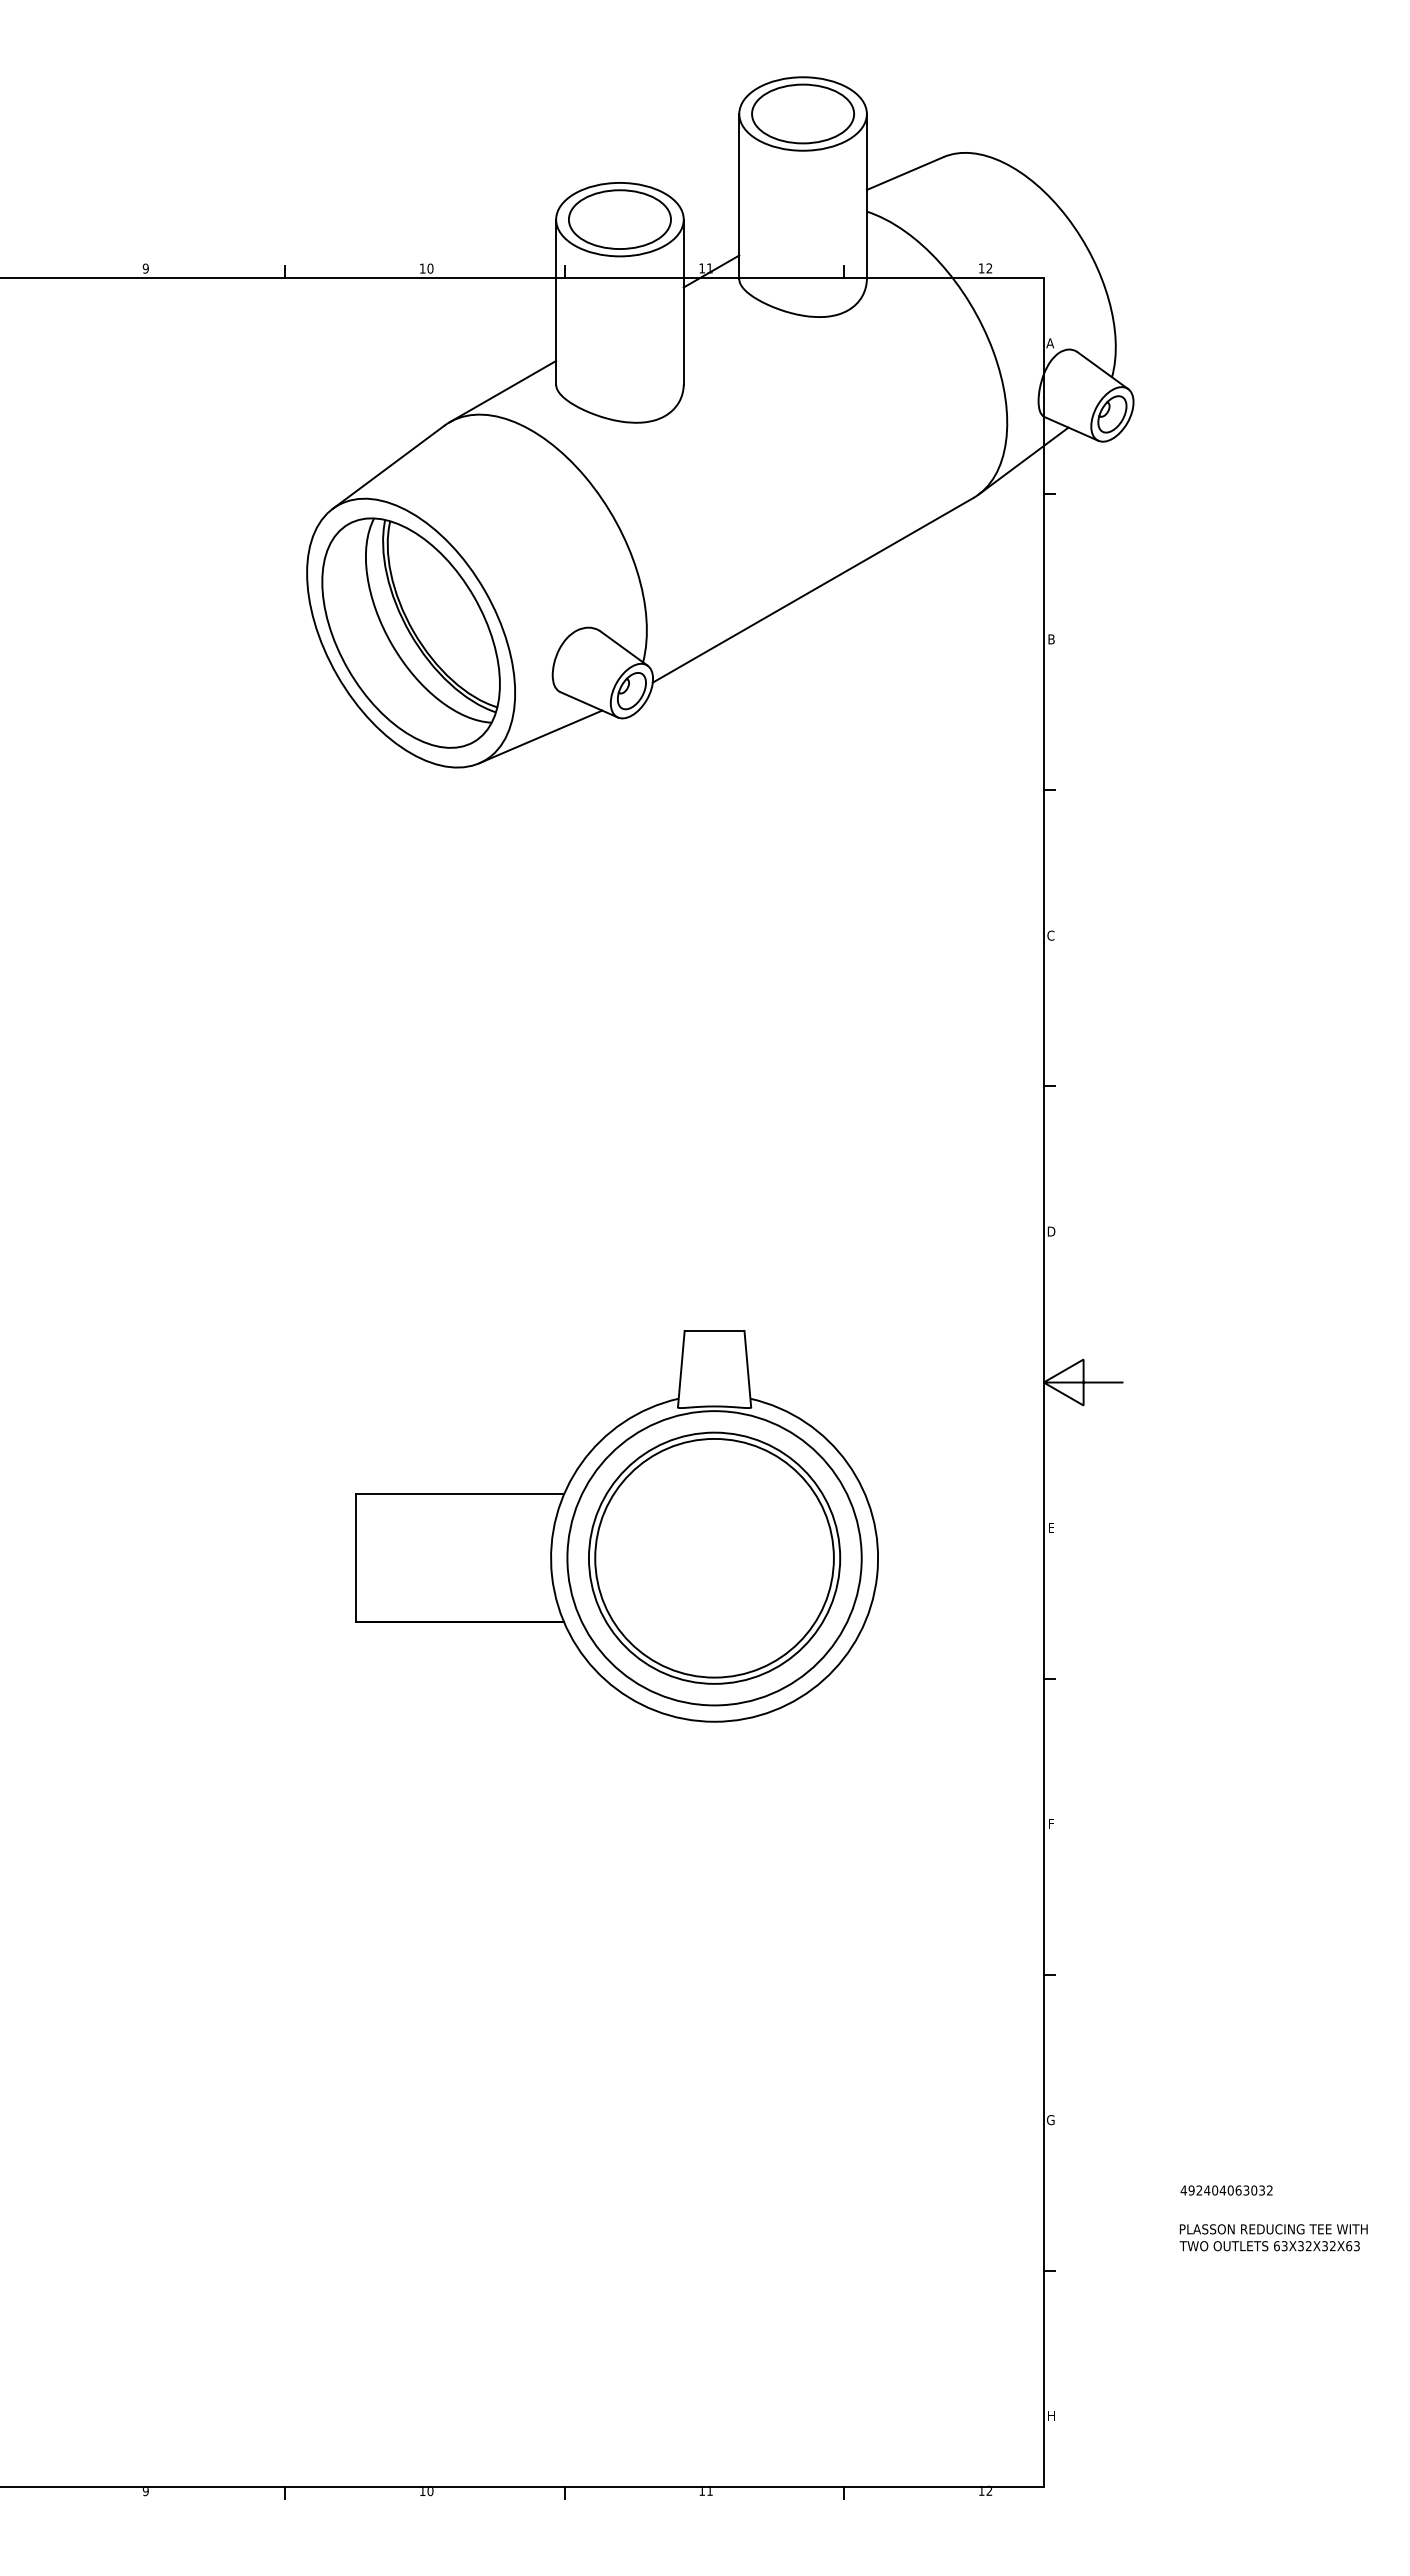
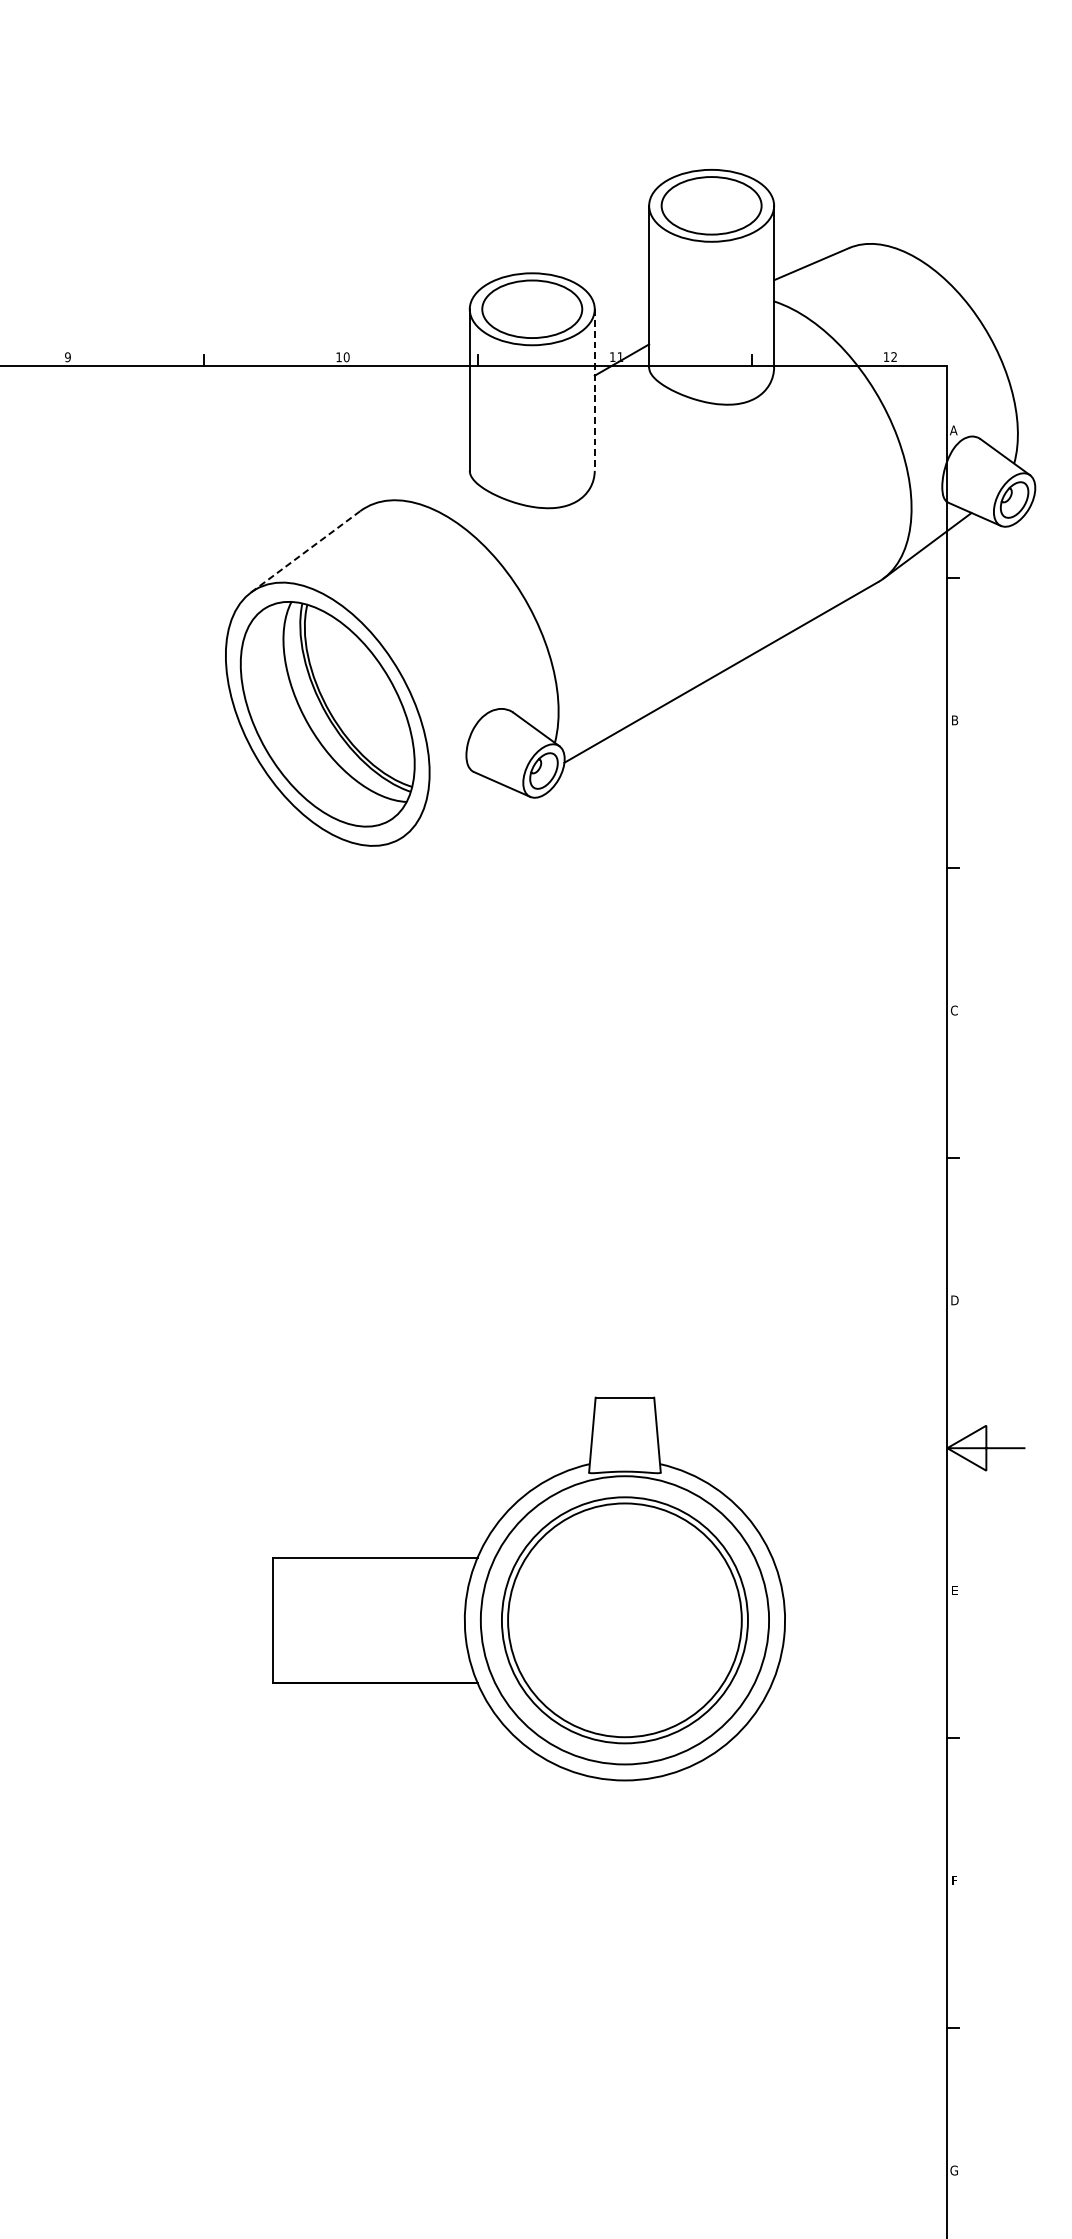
line: (683, 302) -> (594, 390), solid -> dashed
line: (502, 391) -> (417, 477), removed
line: (388, 467) -> (305, 552), solid -> dashed
line: (540, 736) -> (454, 815), removed

